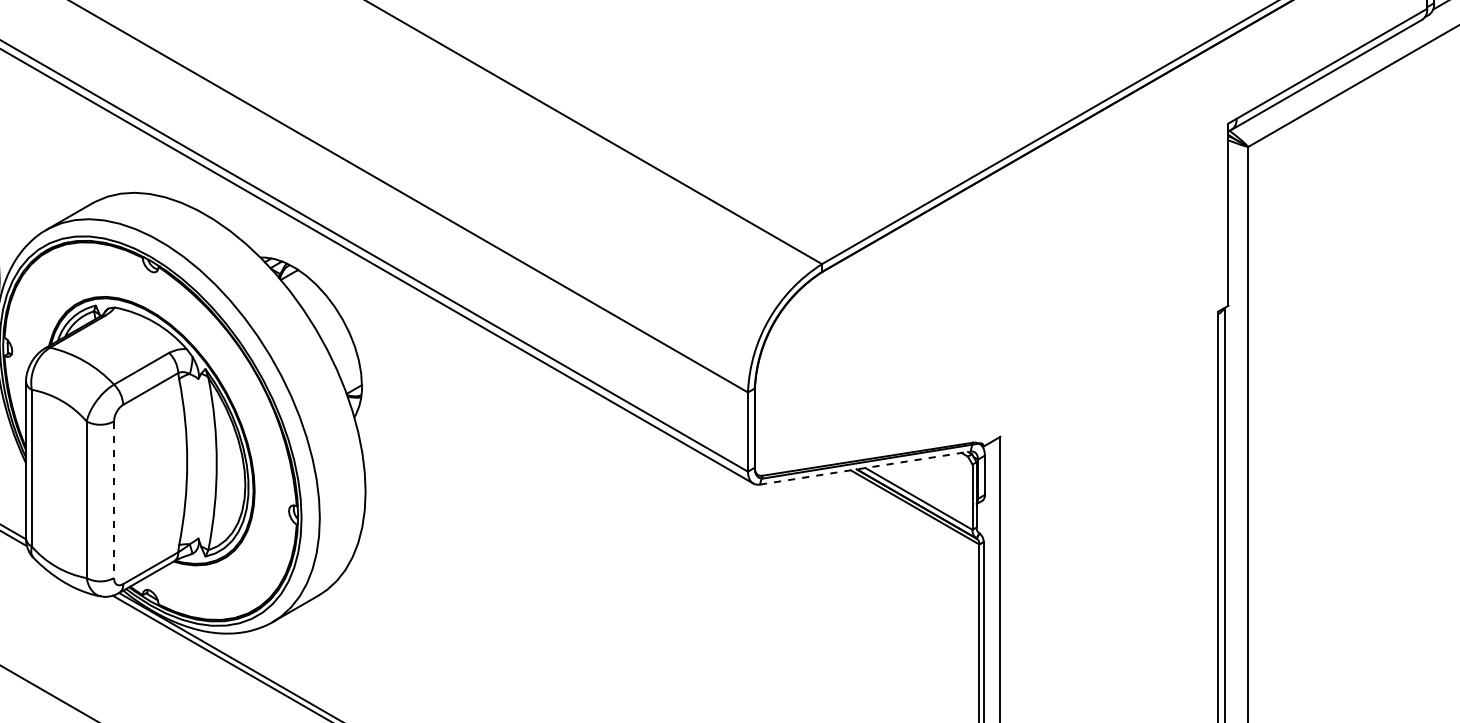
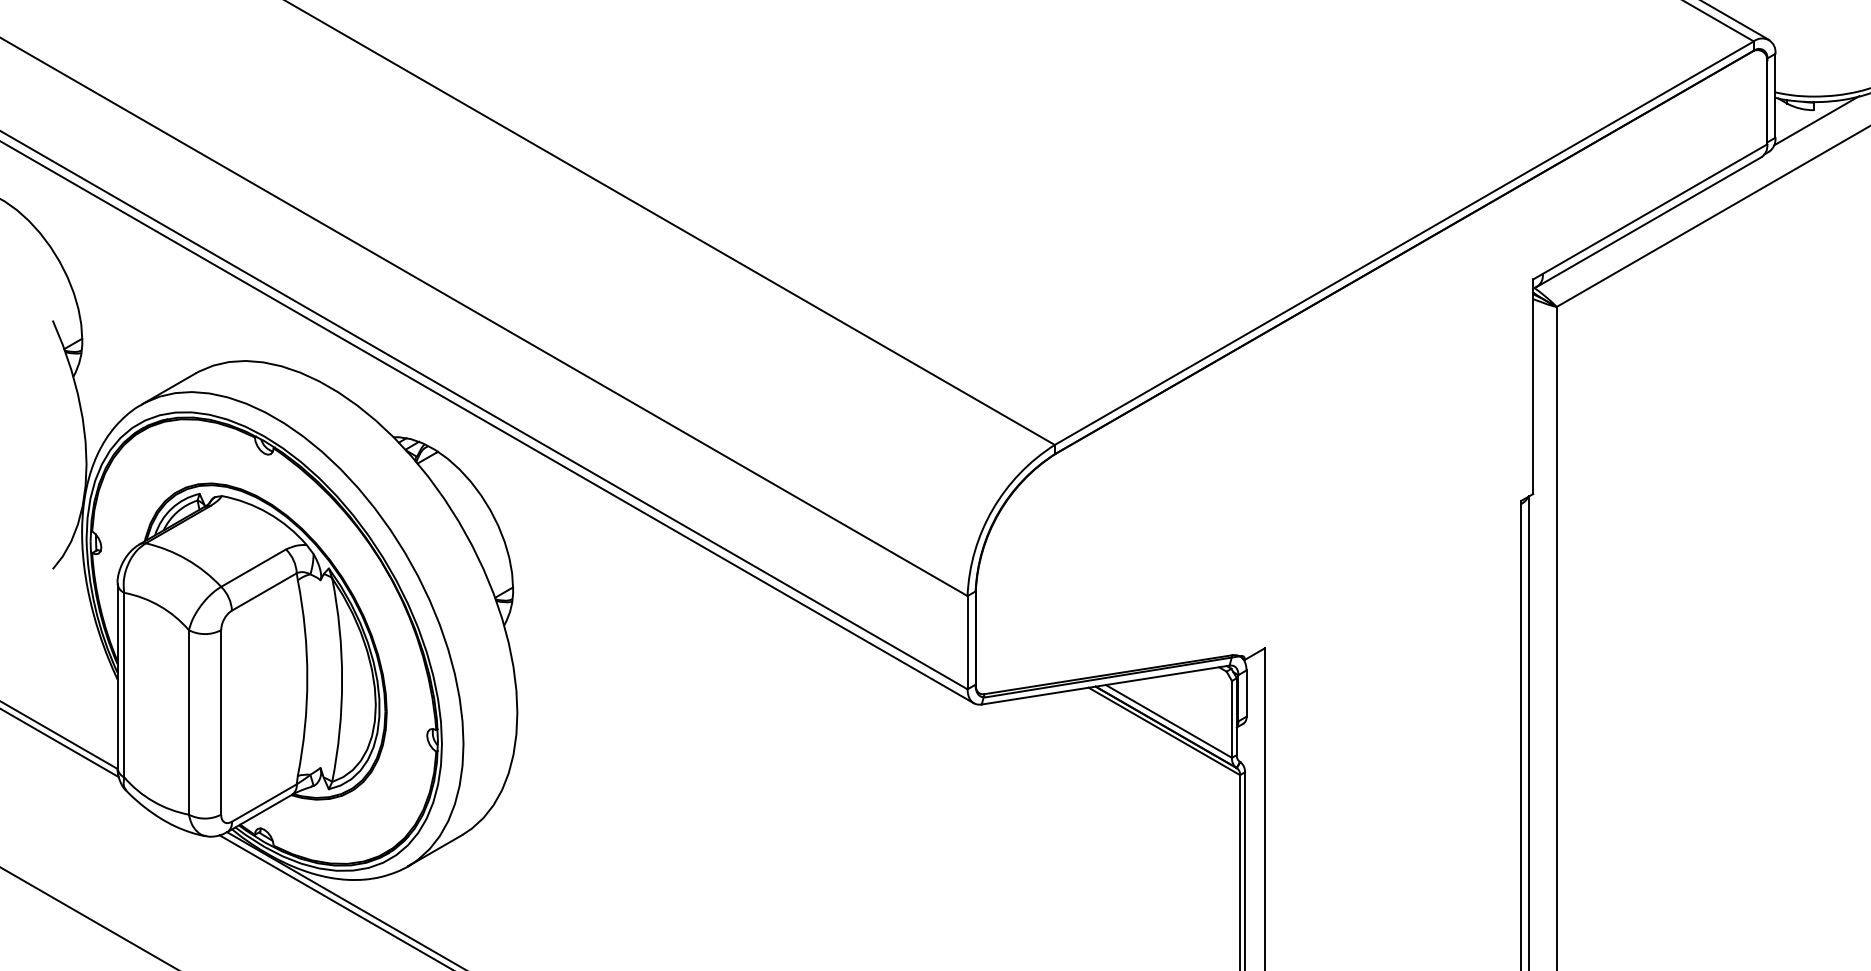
line: (865, 468) -> (1106, 685), dashed -> solid
line: (114, 499) -> (221, 722), dashed -> solid

